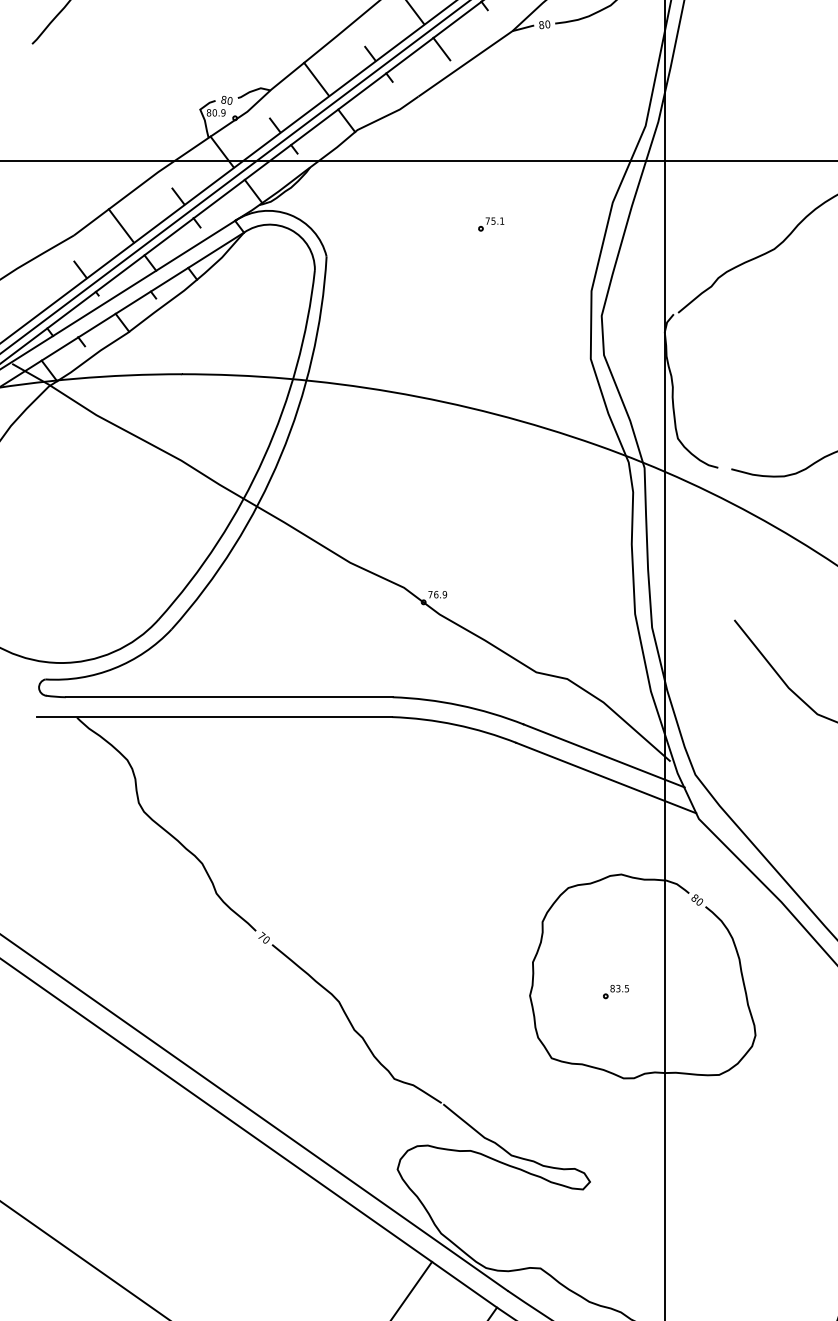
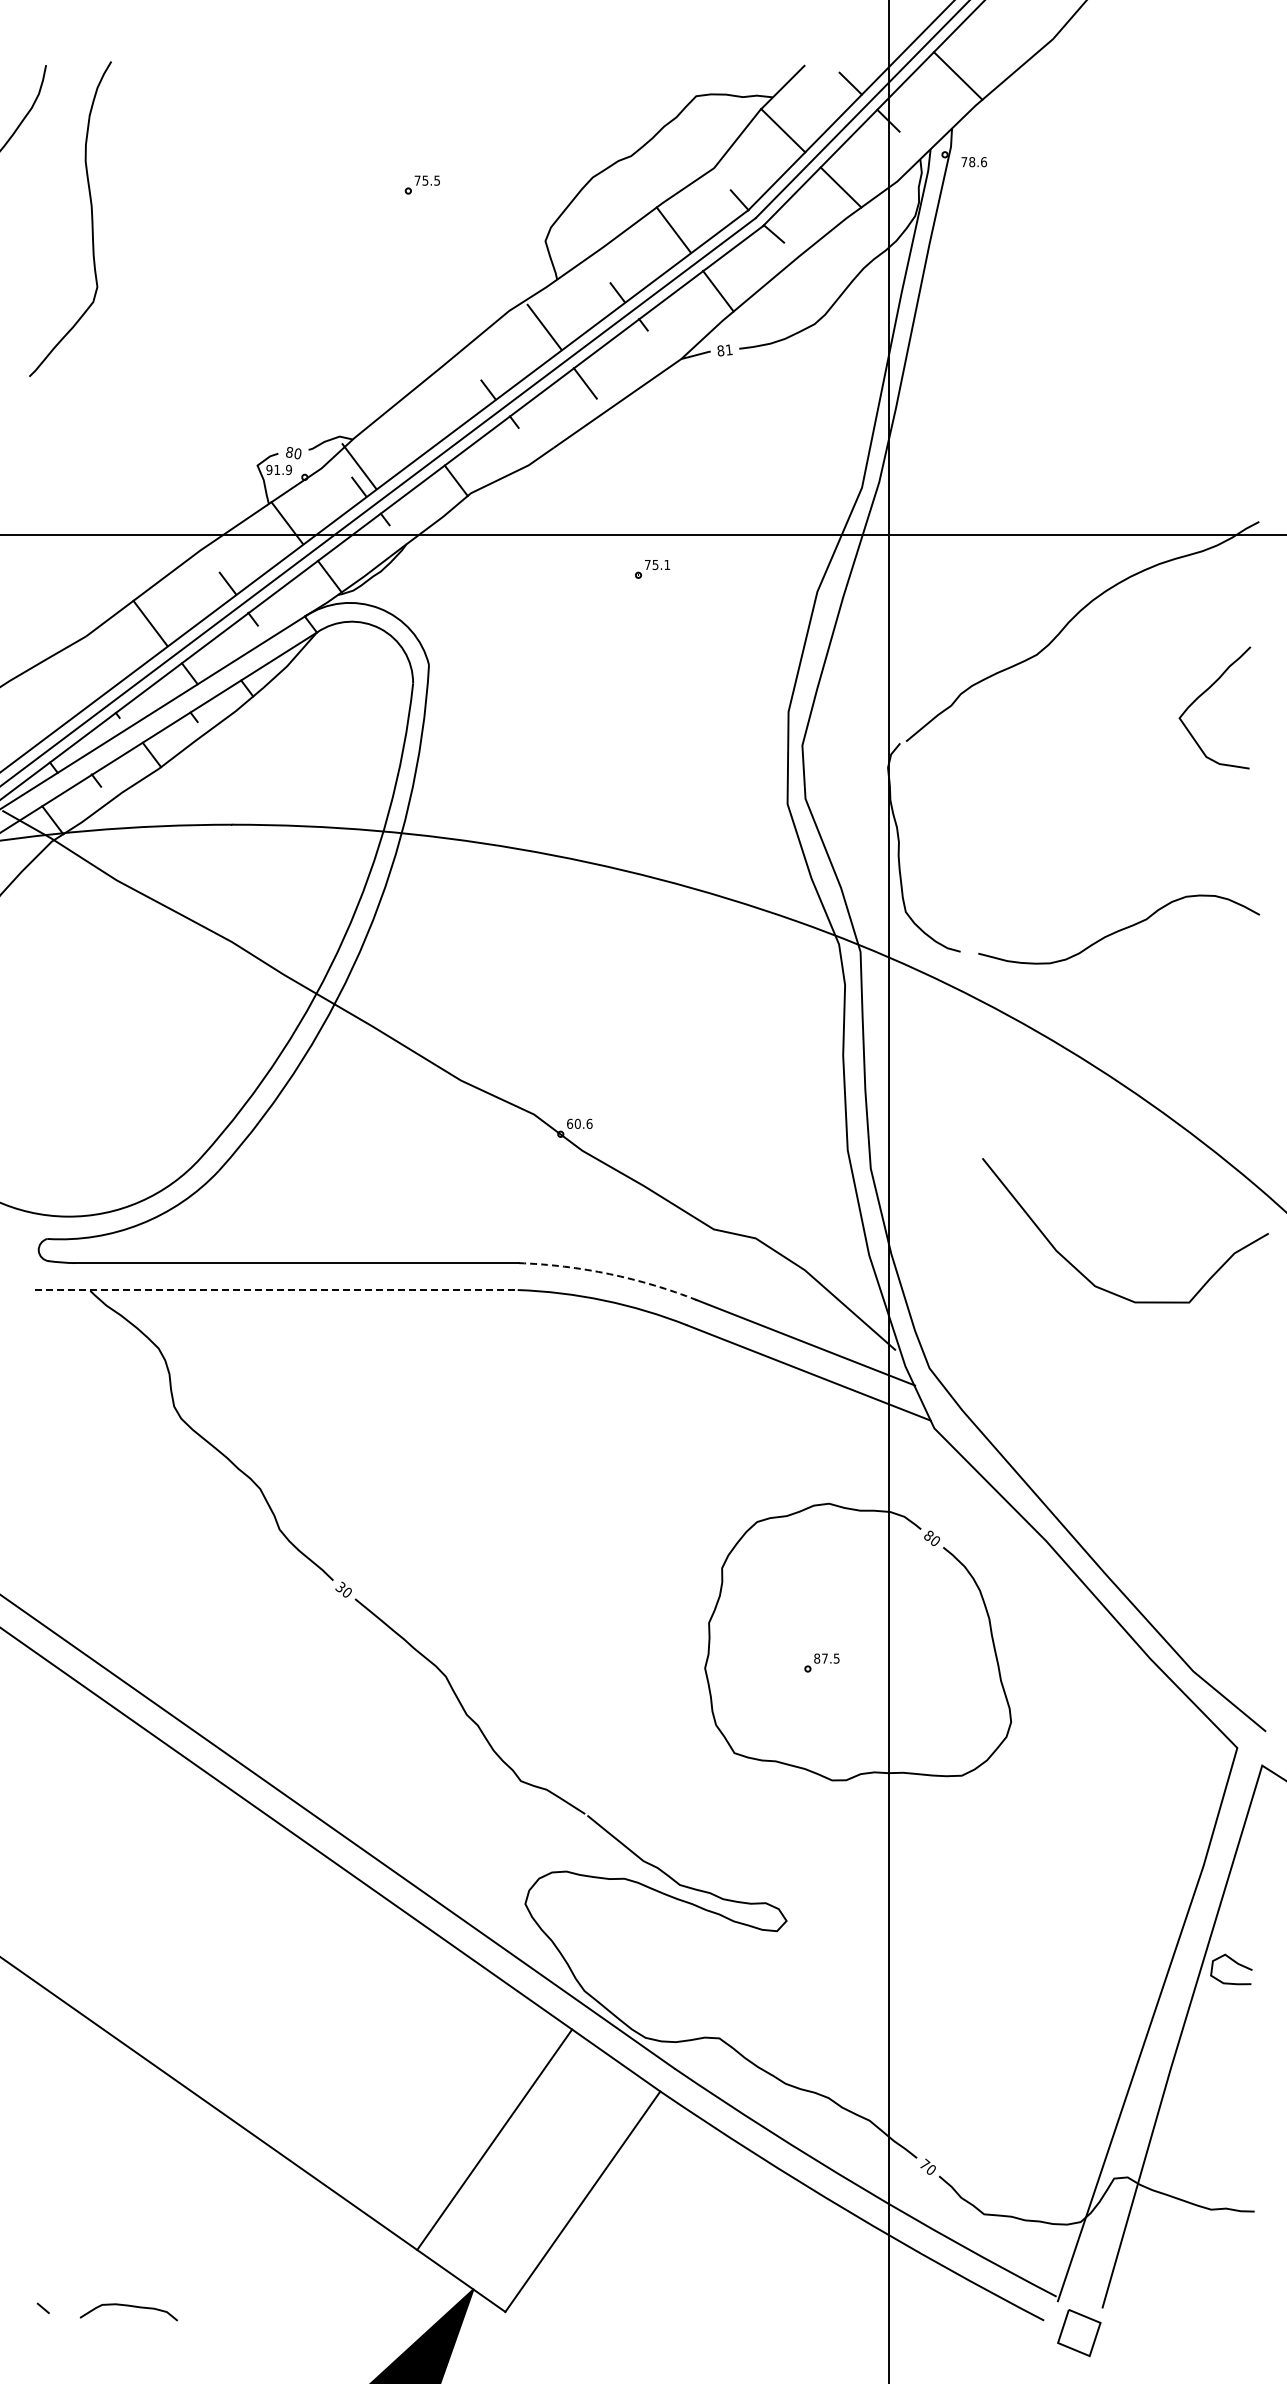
text: (547, 24) -> (728, 349), 80 -> 81
line: (316, 79) -> (359, 466), moved
text: (212, 112) -> (273, 469), 80.9 -> 91.9
part: (491, 224) -> (652, 569), moved
line: (80, 269) -> (94, 682), removed
text: (437, 594) -> (579, 1123), 76.9 -> 60.6
arc: (459, 705) -> (609, 1274), solid -> dashed
line: (214, 717) -> (276, 1290), solid -> dashed
text: (261, 935) -> (340, 1586), 70 -> 30
text: (618, 988) -> (824, 1658), 83.5 -> 87.5

